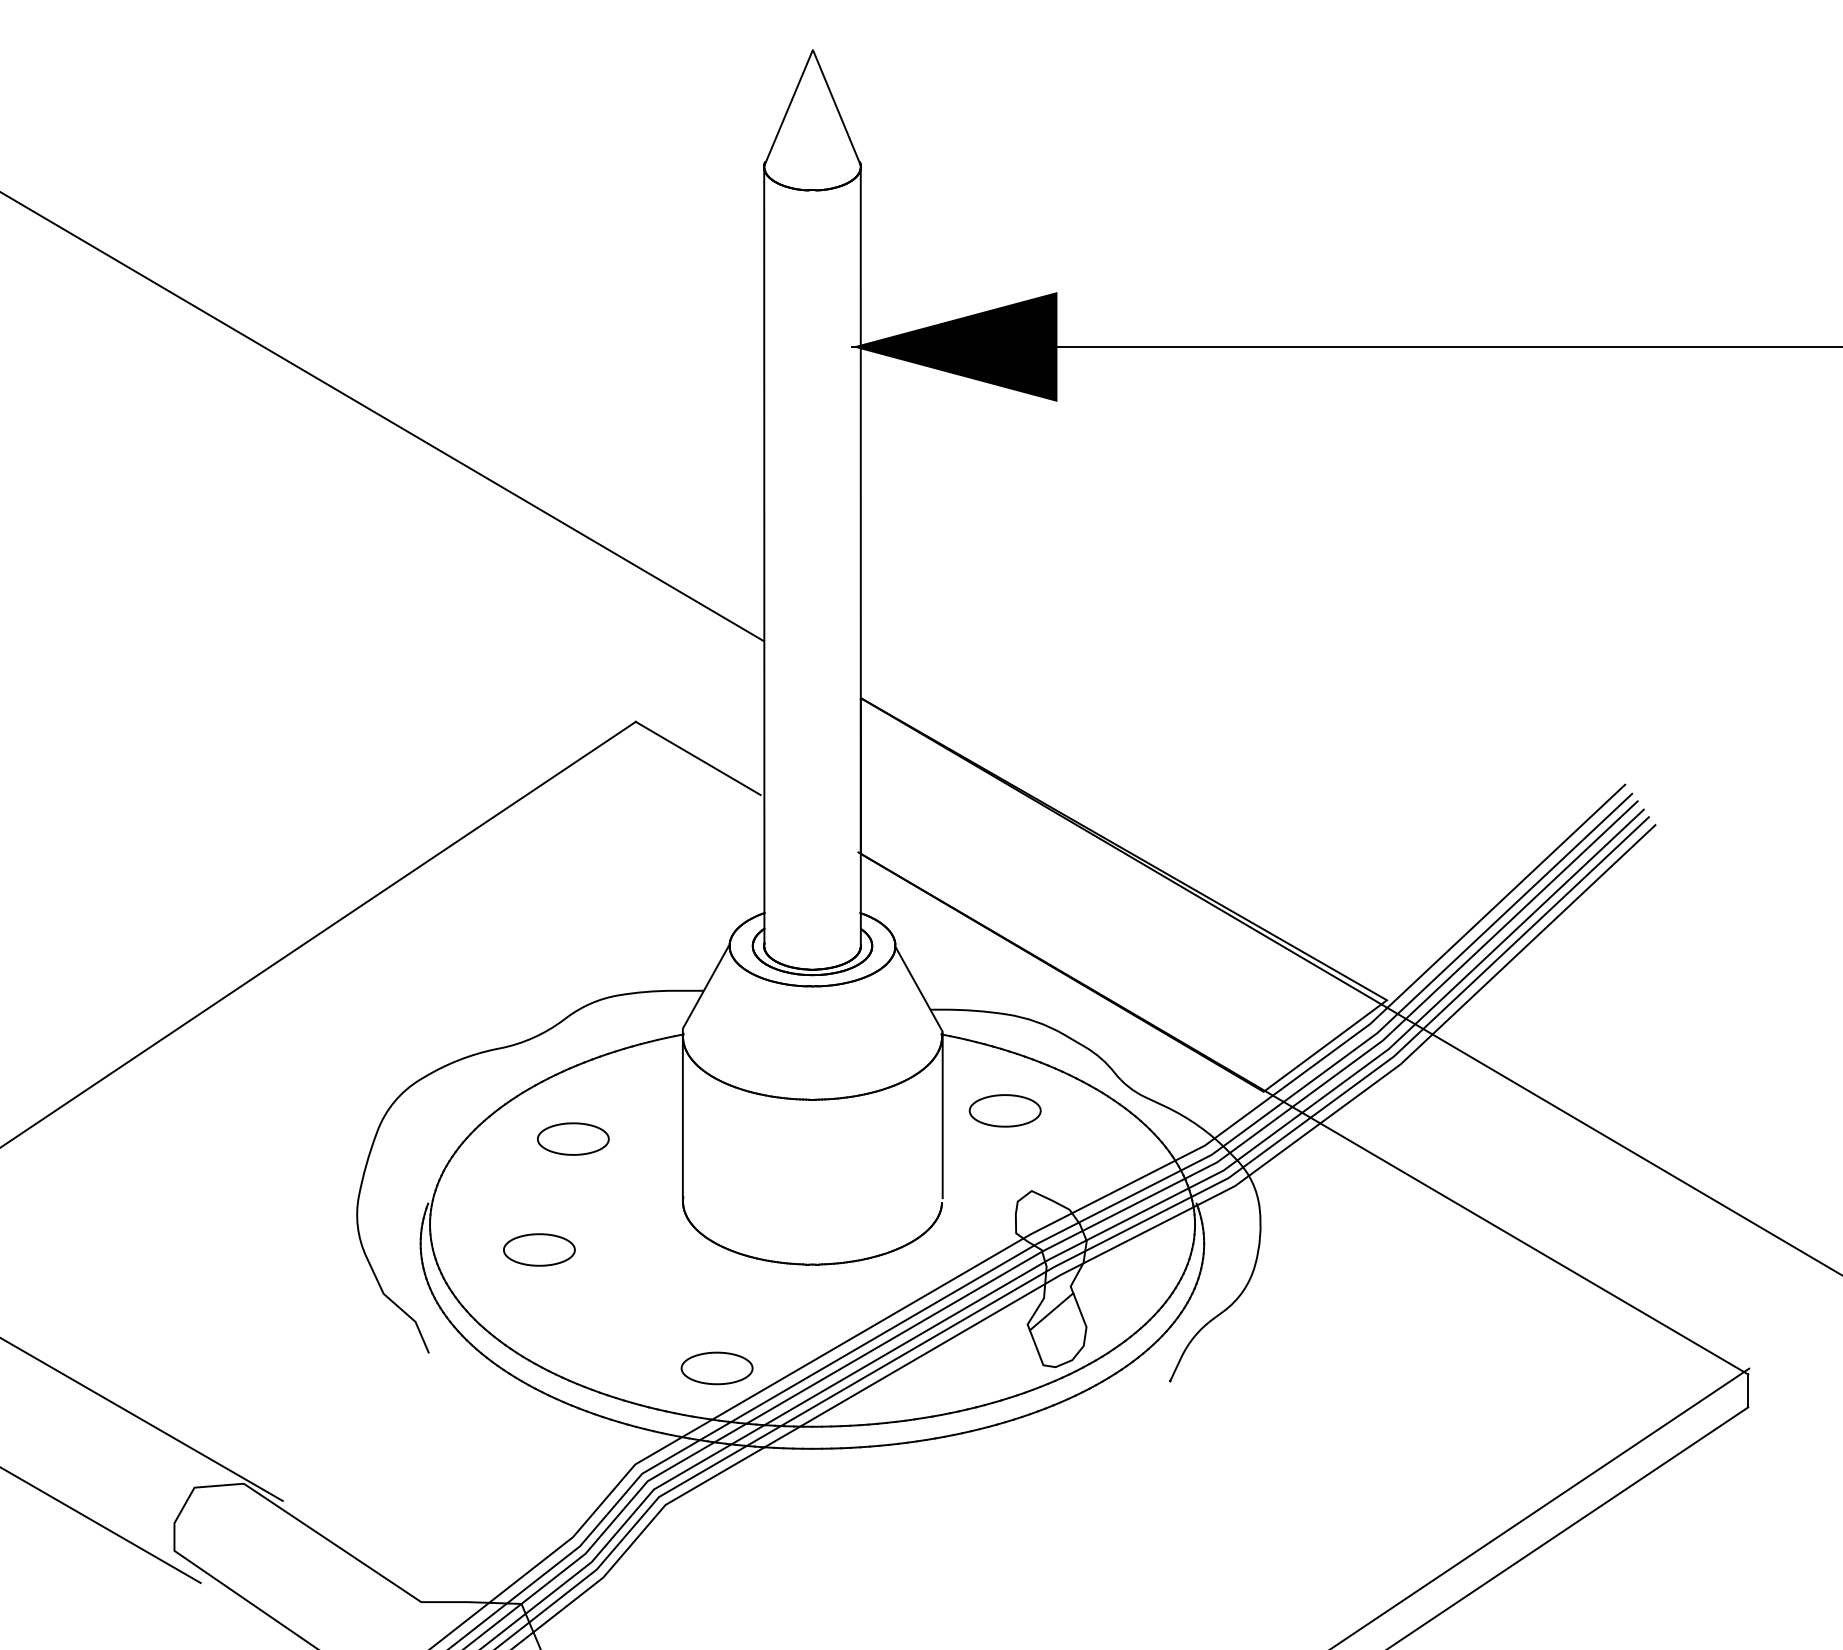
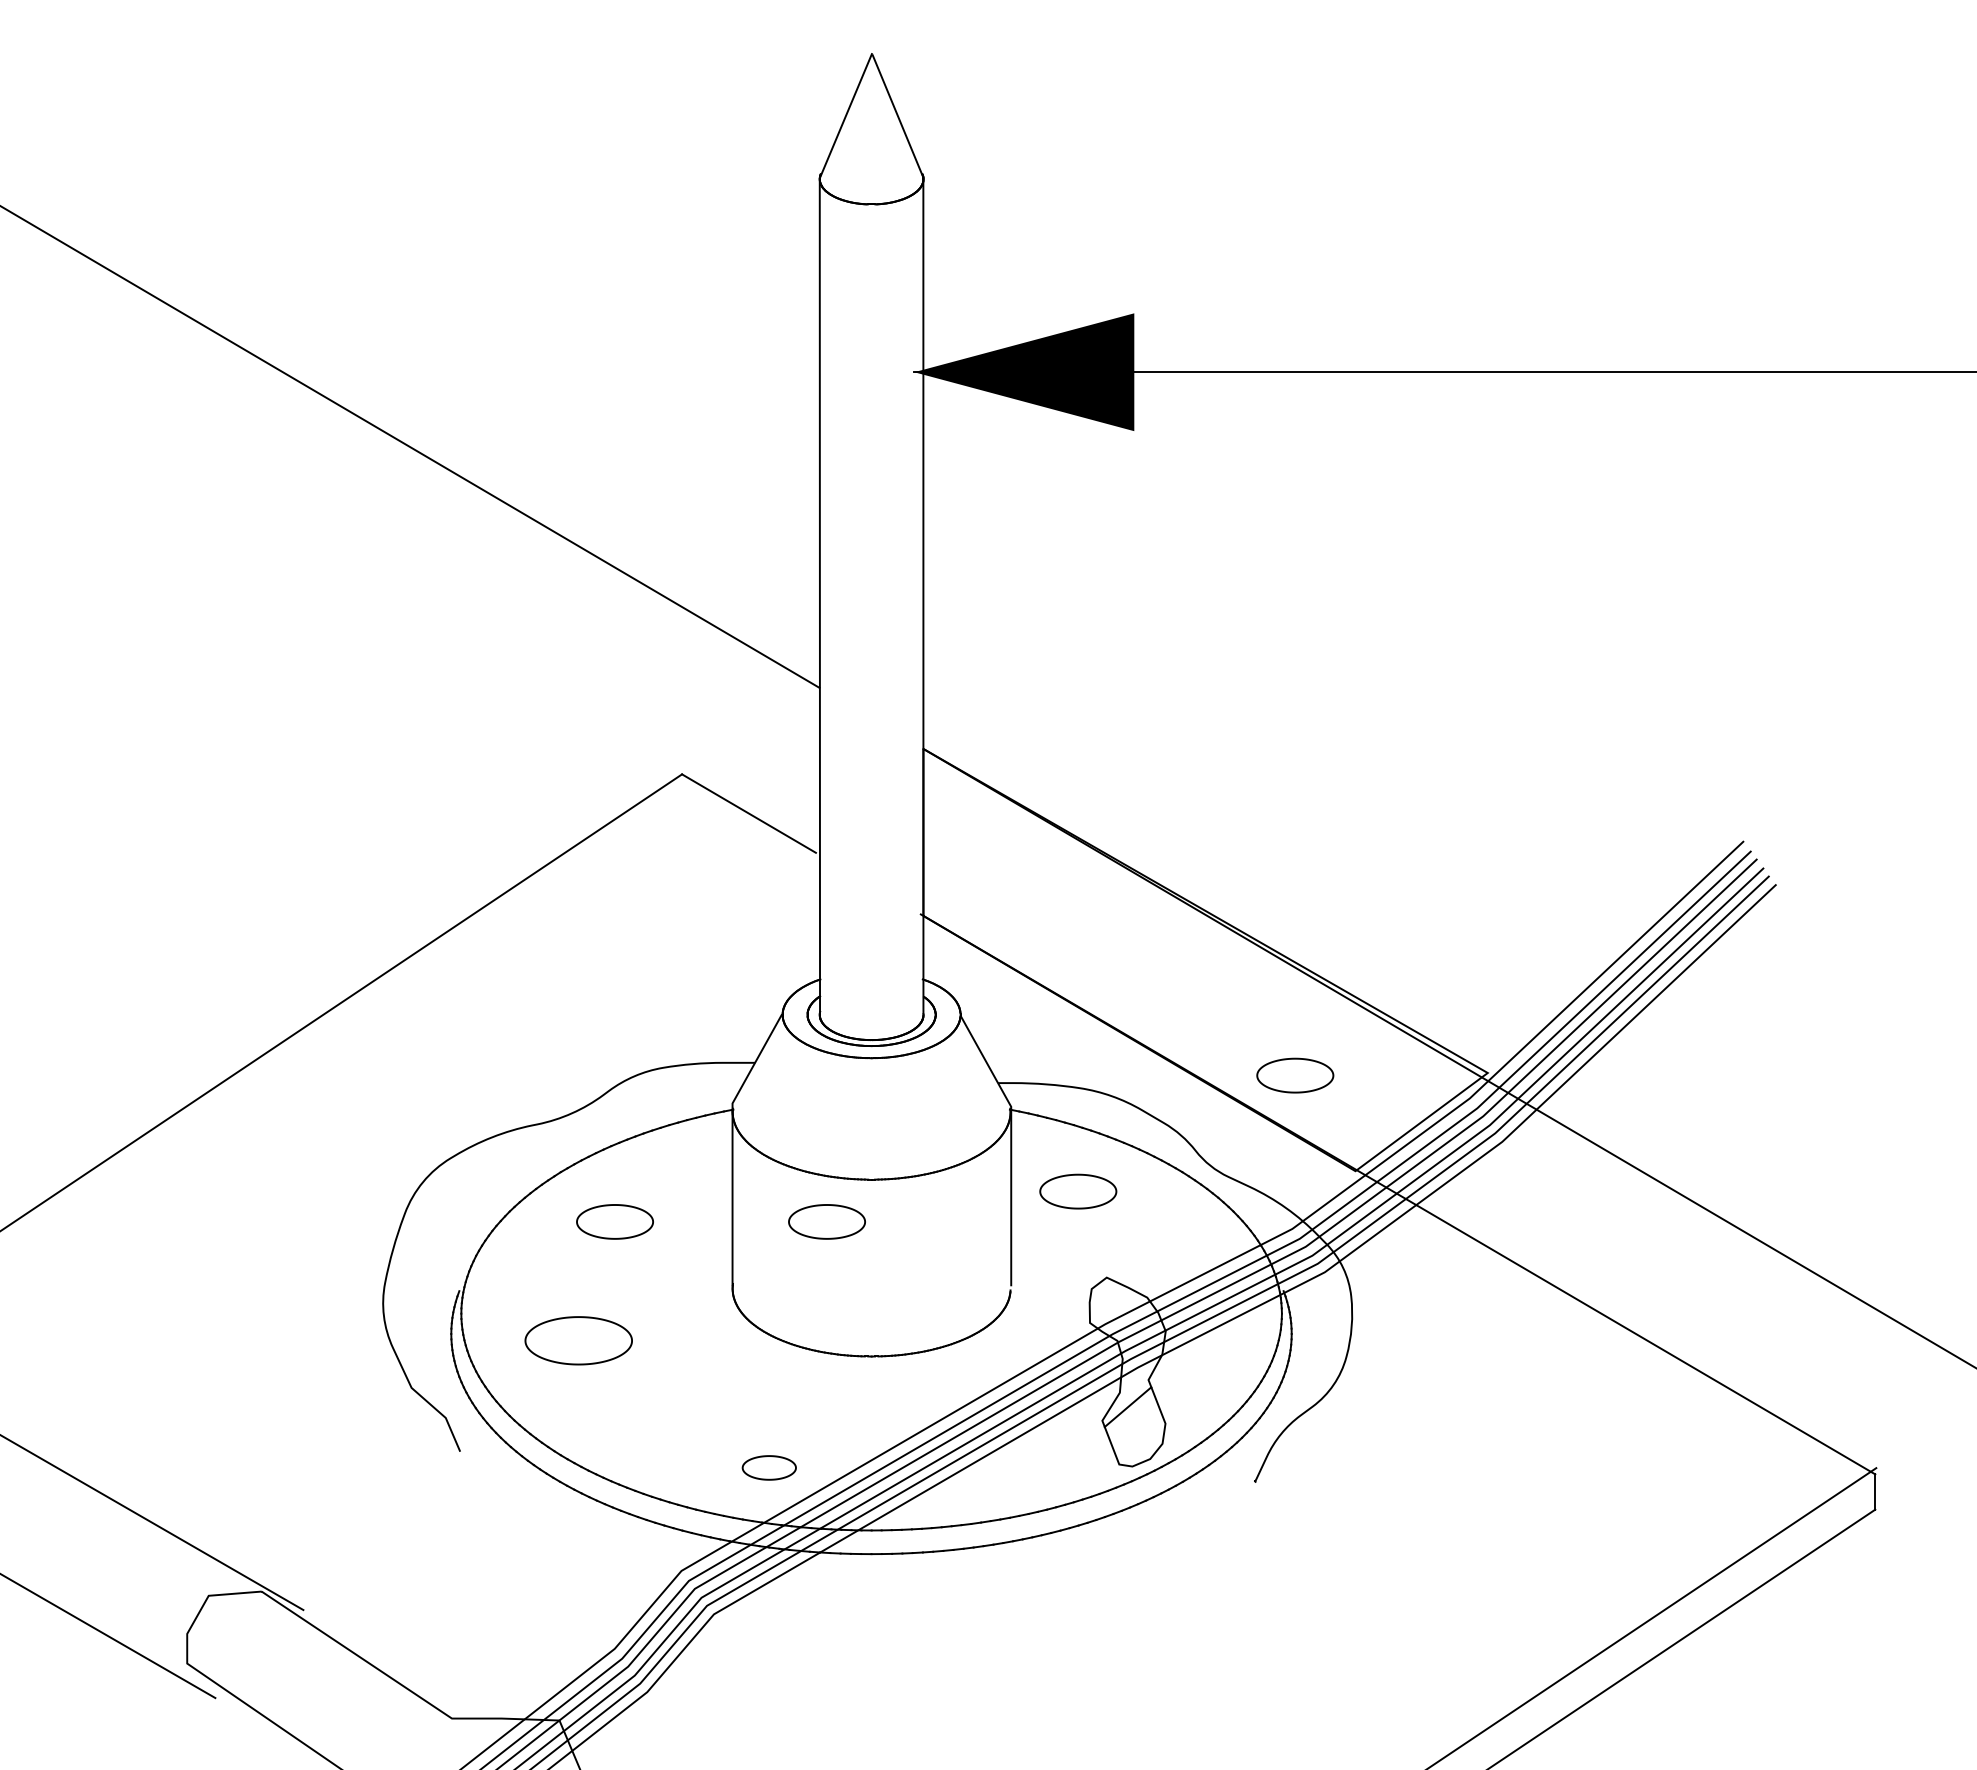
part: (1207, 1002) -> (1295, 1075), added
part: (770, 1138) -> (826, 1221), added
part: (539, 1249) -> (578, 1340), size x1.4
part: (717, 1368) -> (769, 1467), size x0.7

